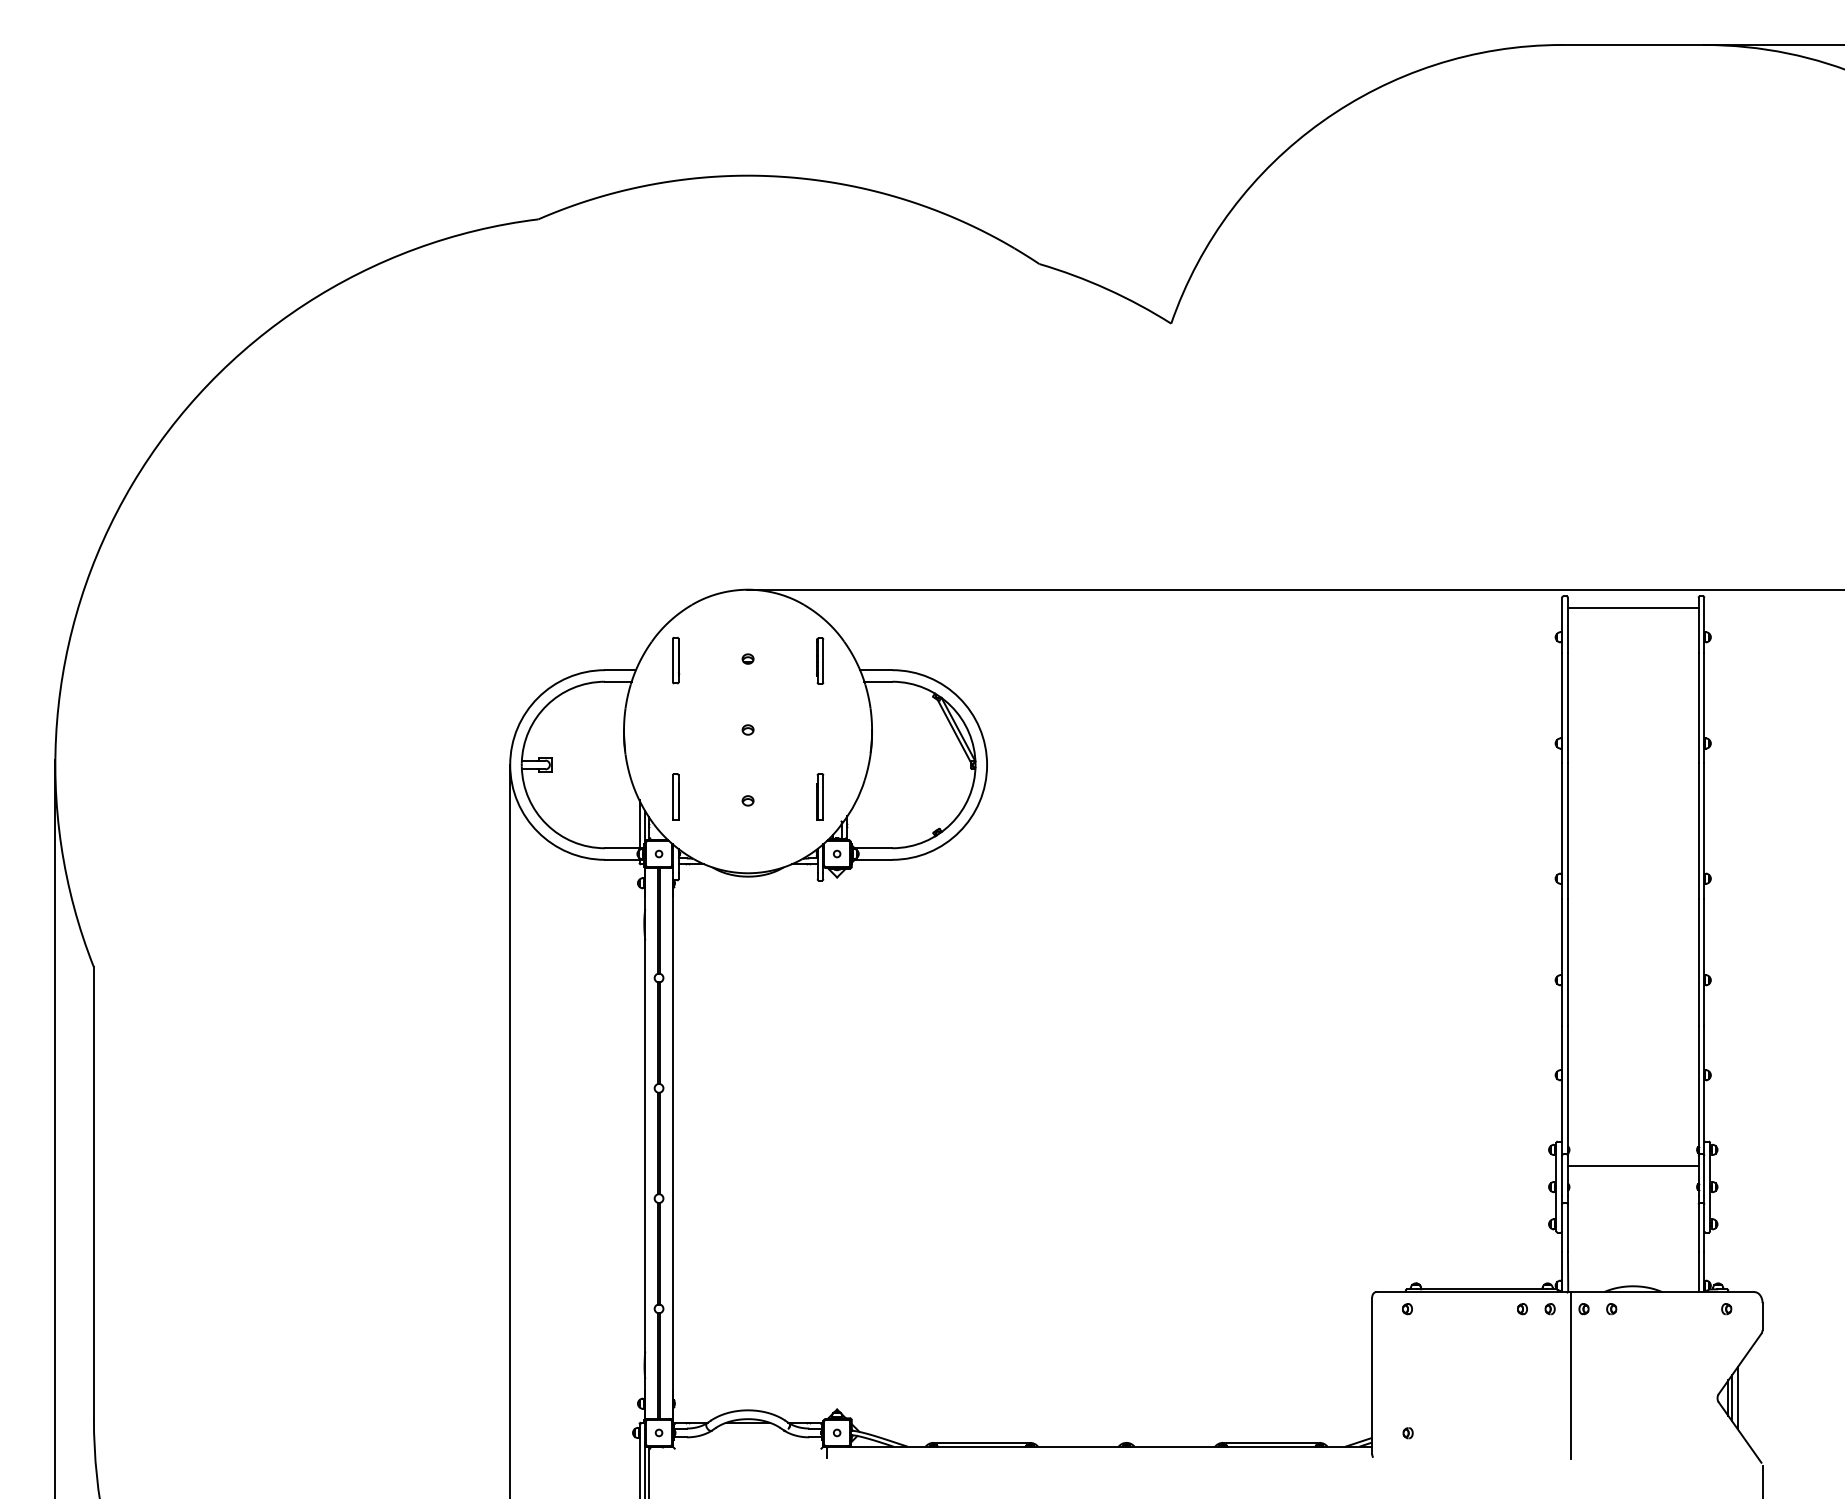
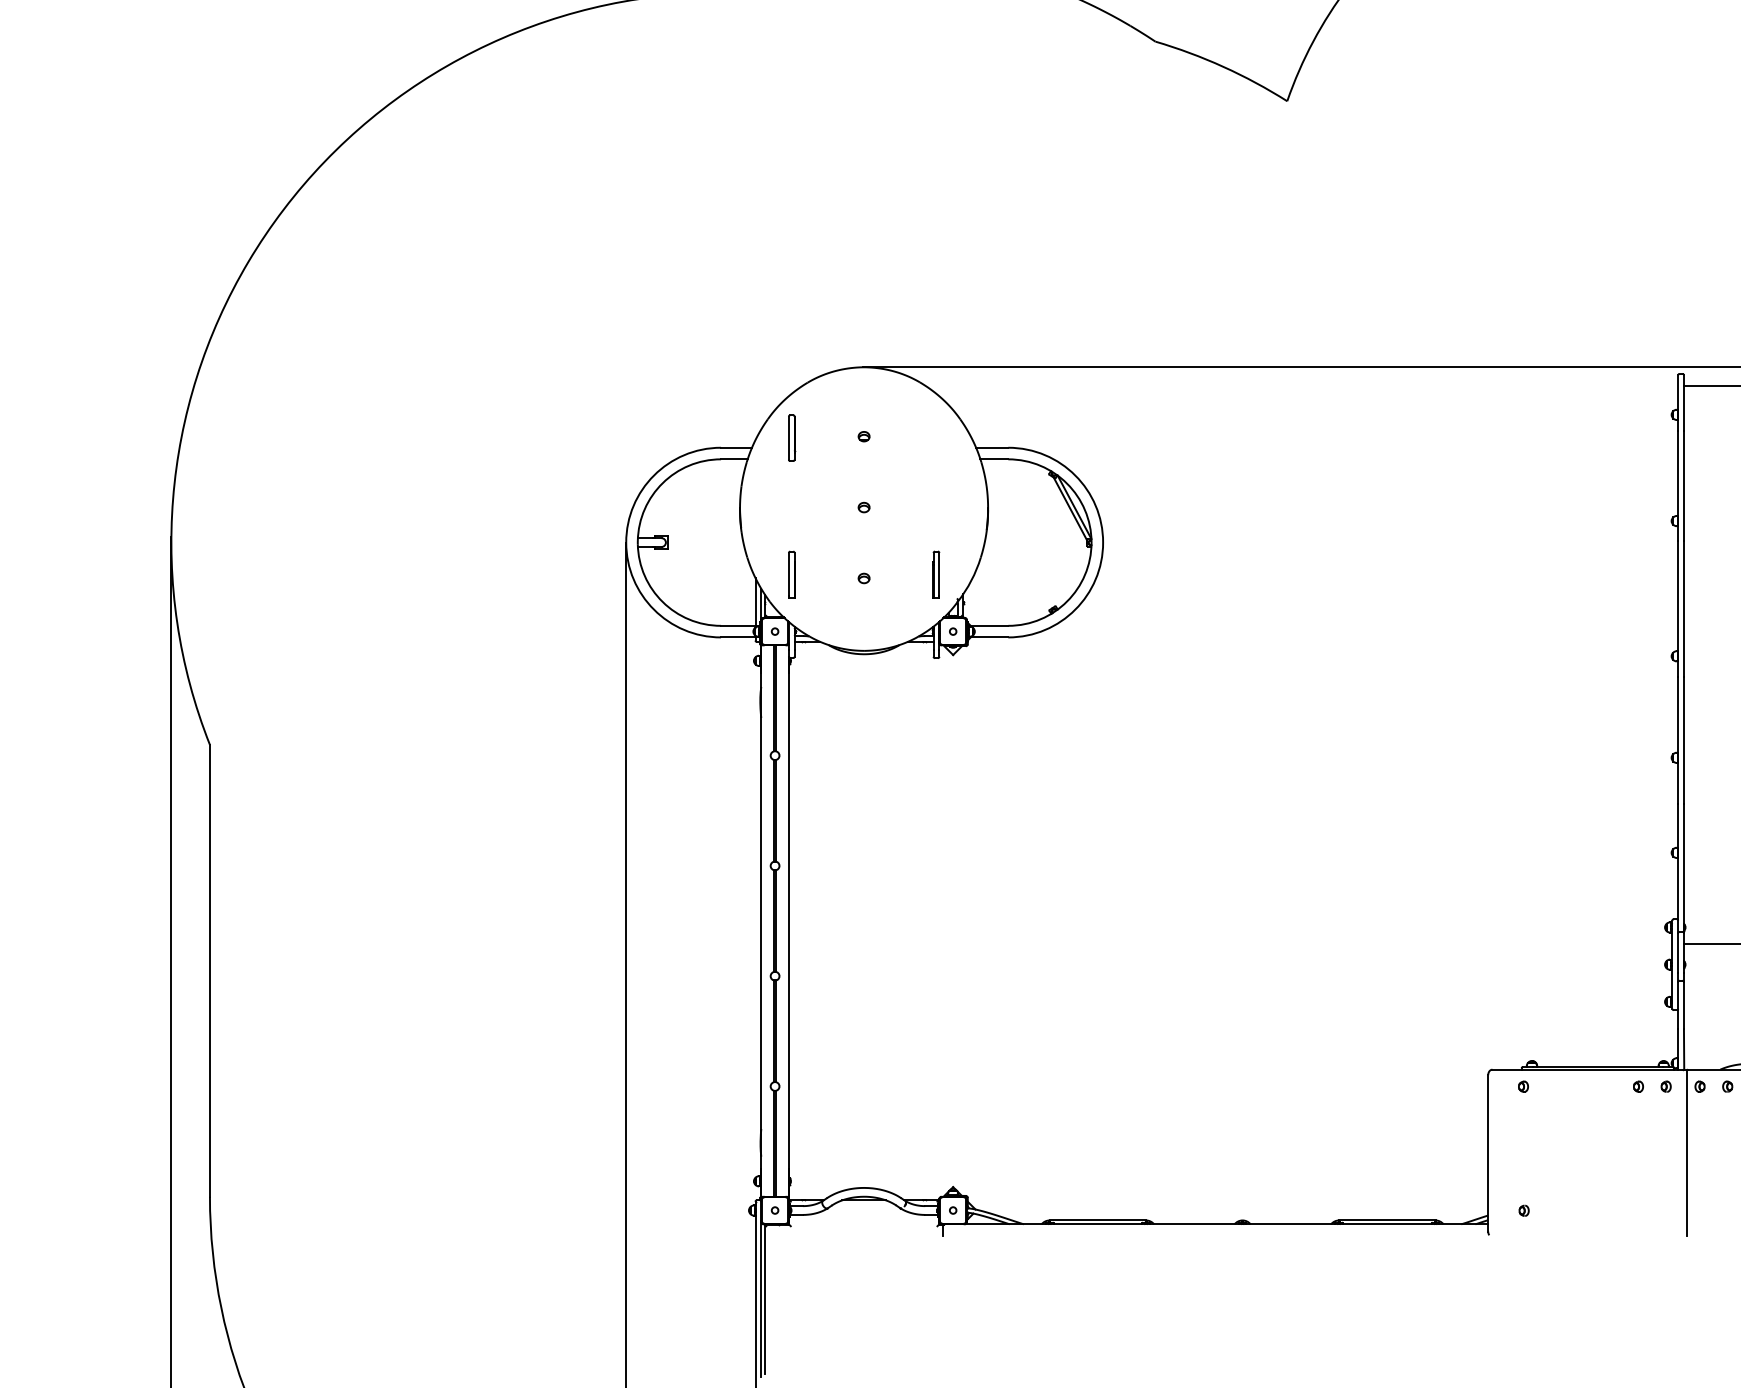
part: (820, 660) -> (936, 438), removed

